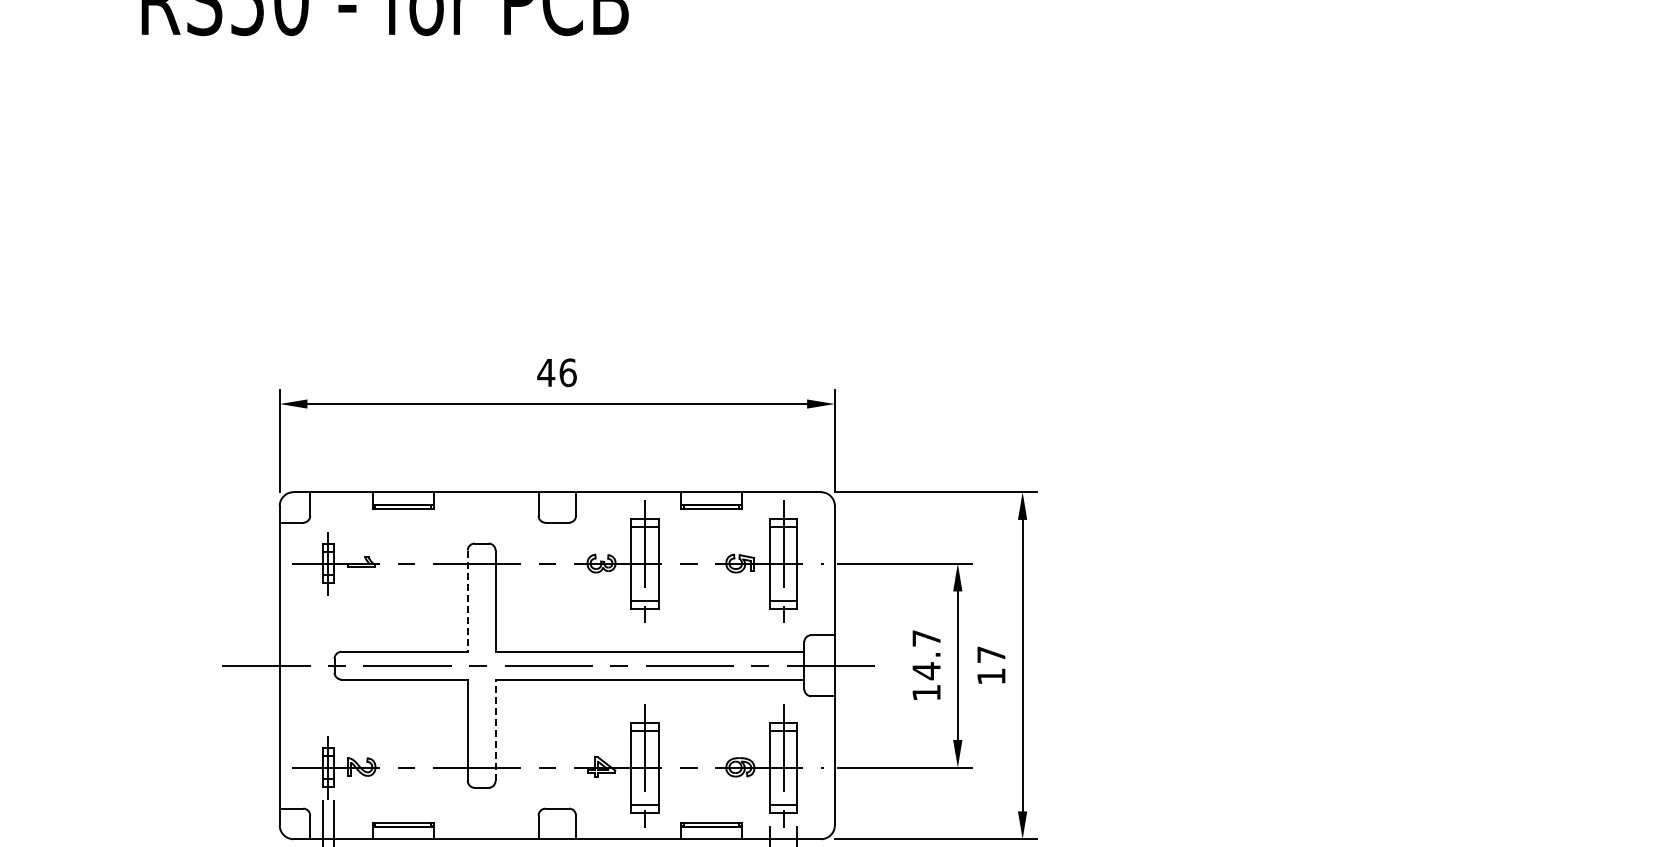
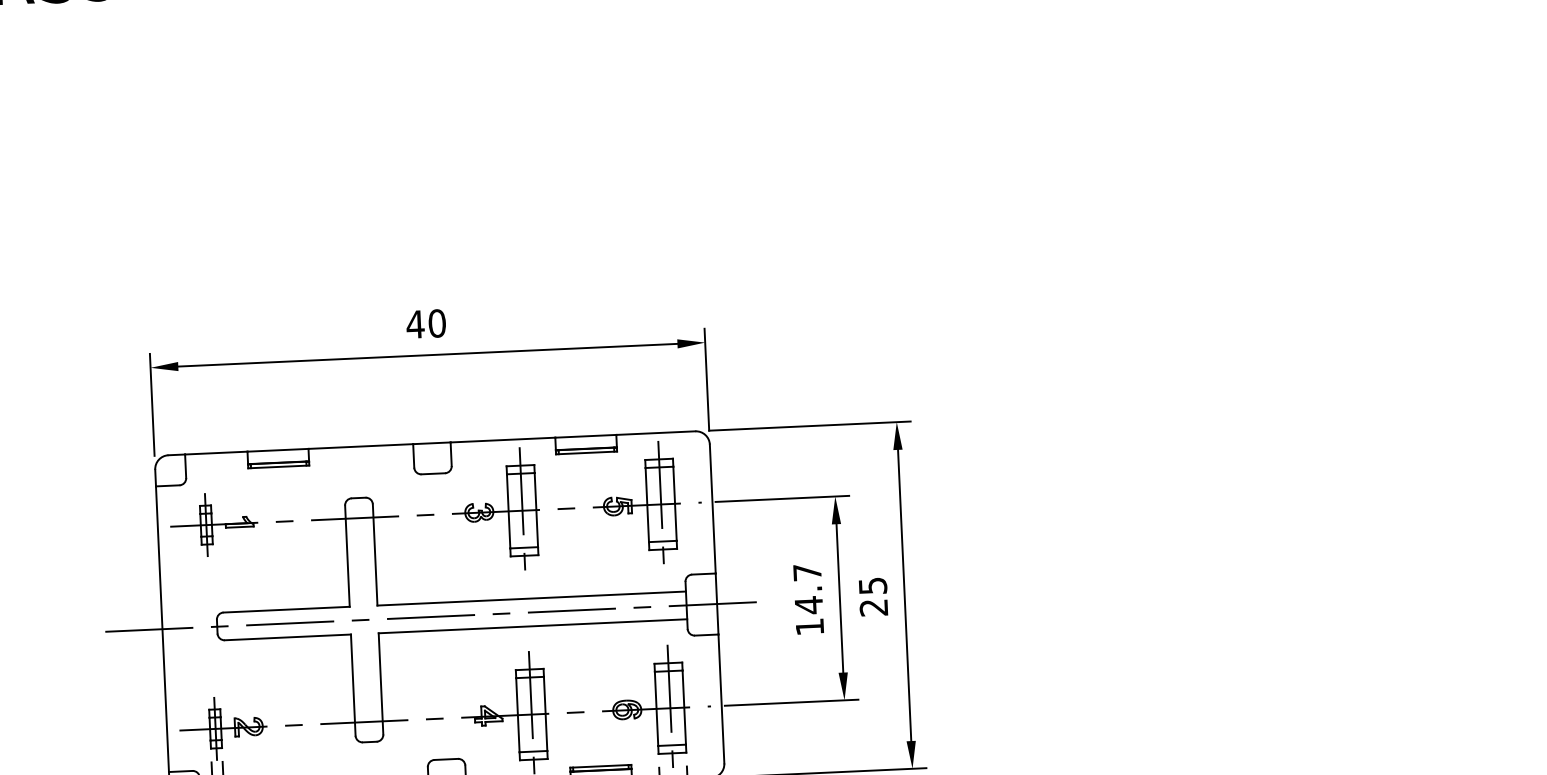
text: (567, 372) -> (436, 323), 46 -> 40
line: (467, 601) -> (347, 556), dashed -> solid
text: (991, 665) -> (873, 596), 17 -> 25
line: (495, 730) -> (380, 684), dashed -> solid

